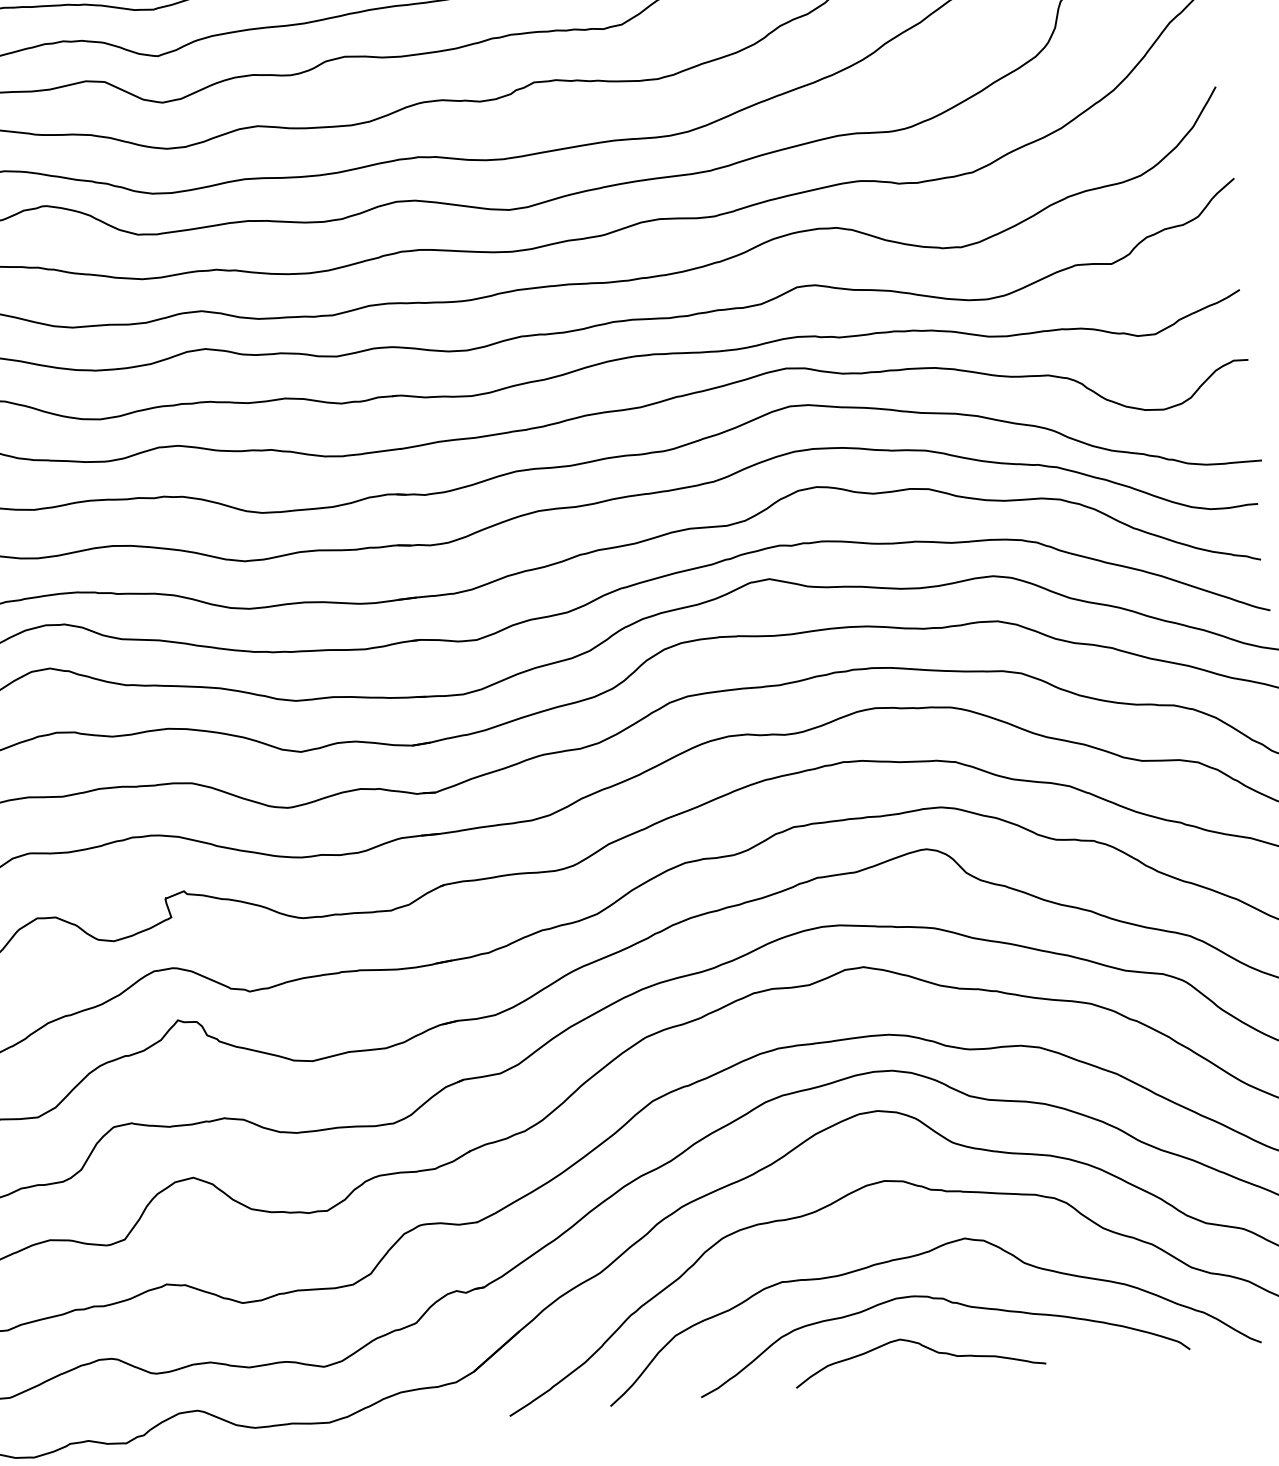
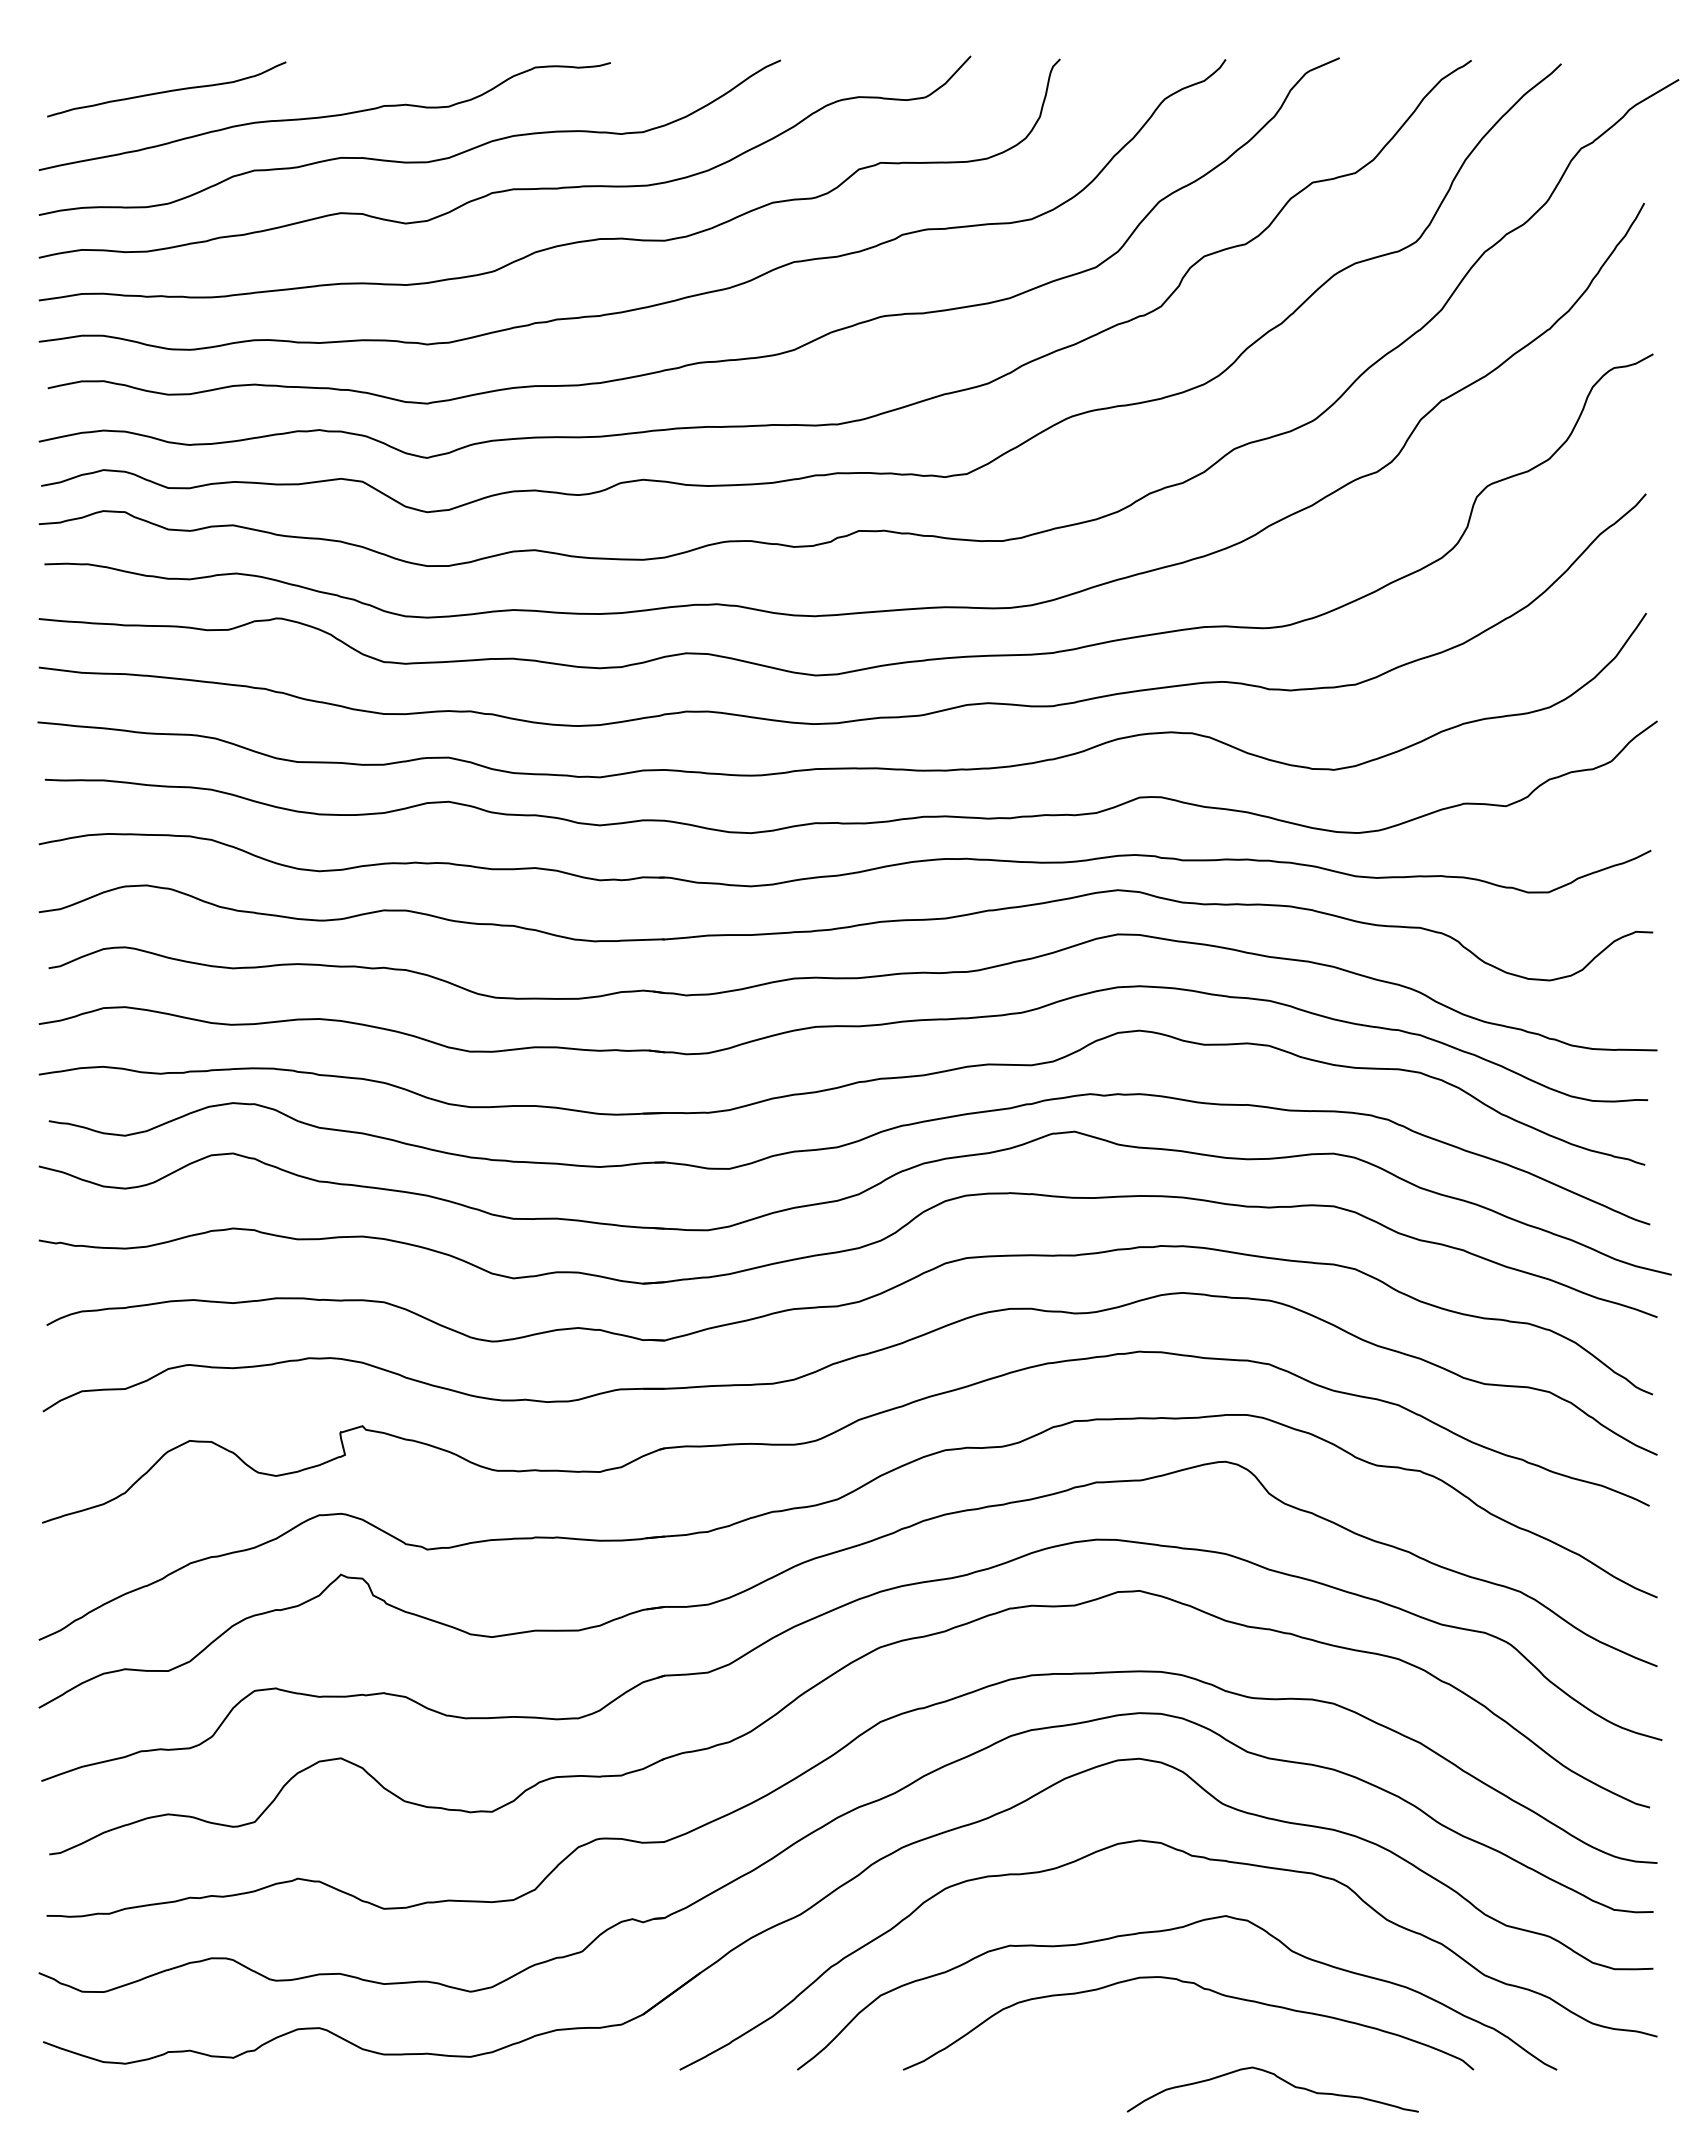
curve: (923, 1346) -> (1278, 2078), moved

